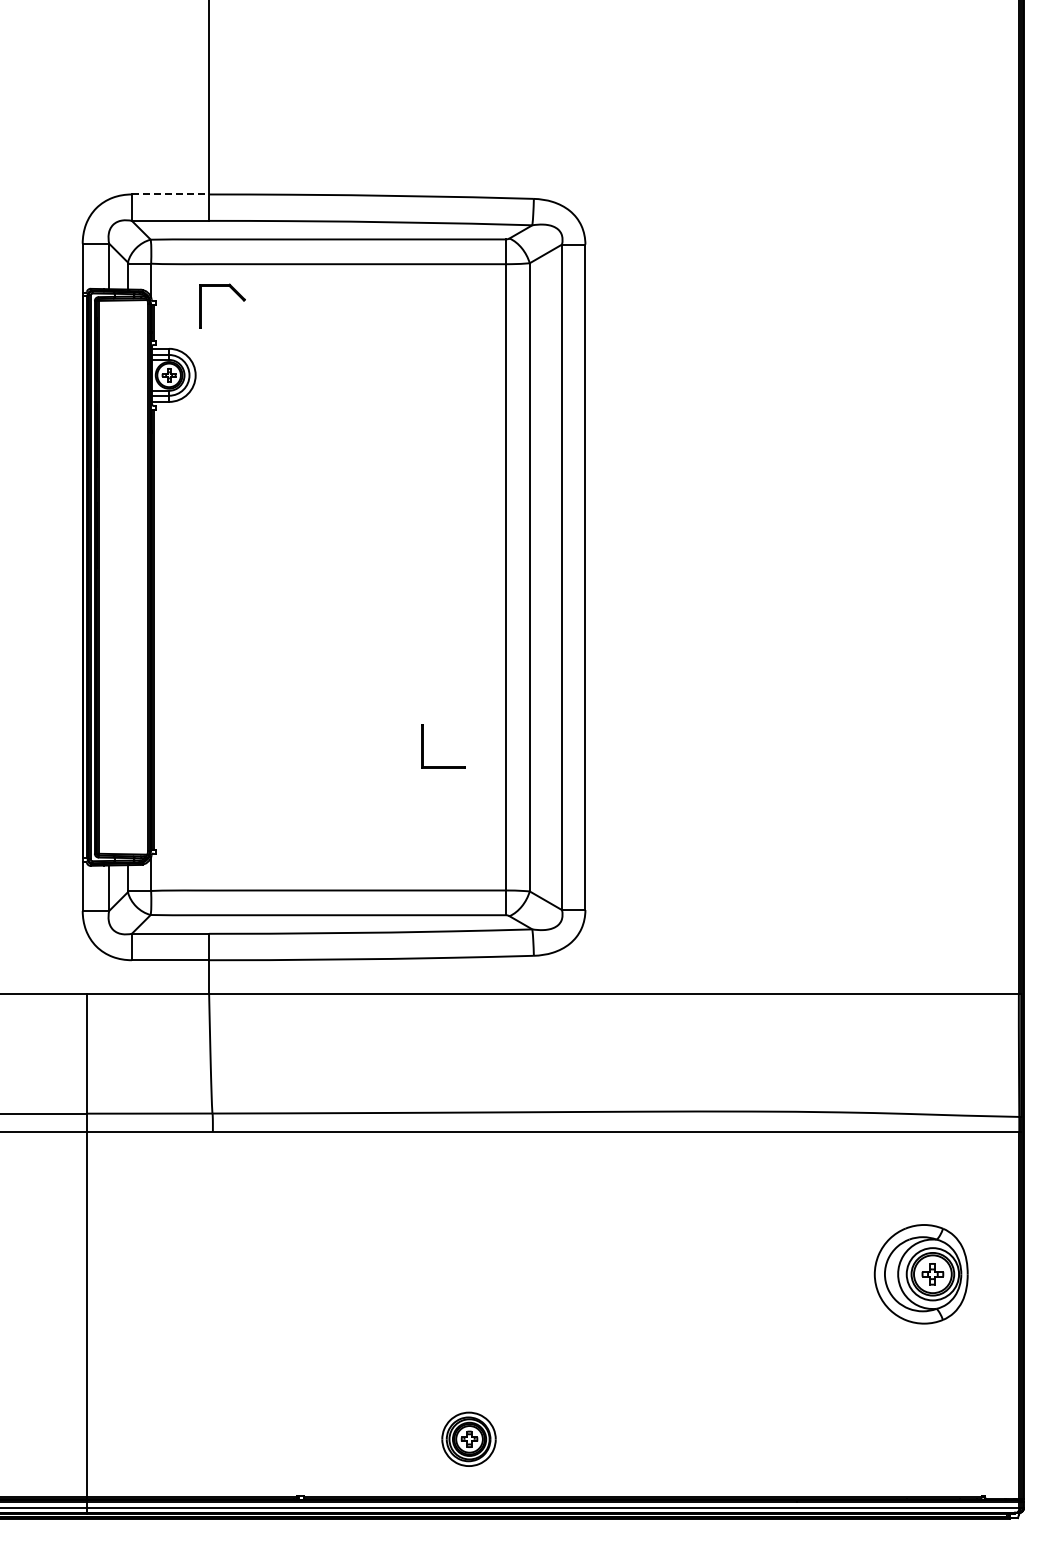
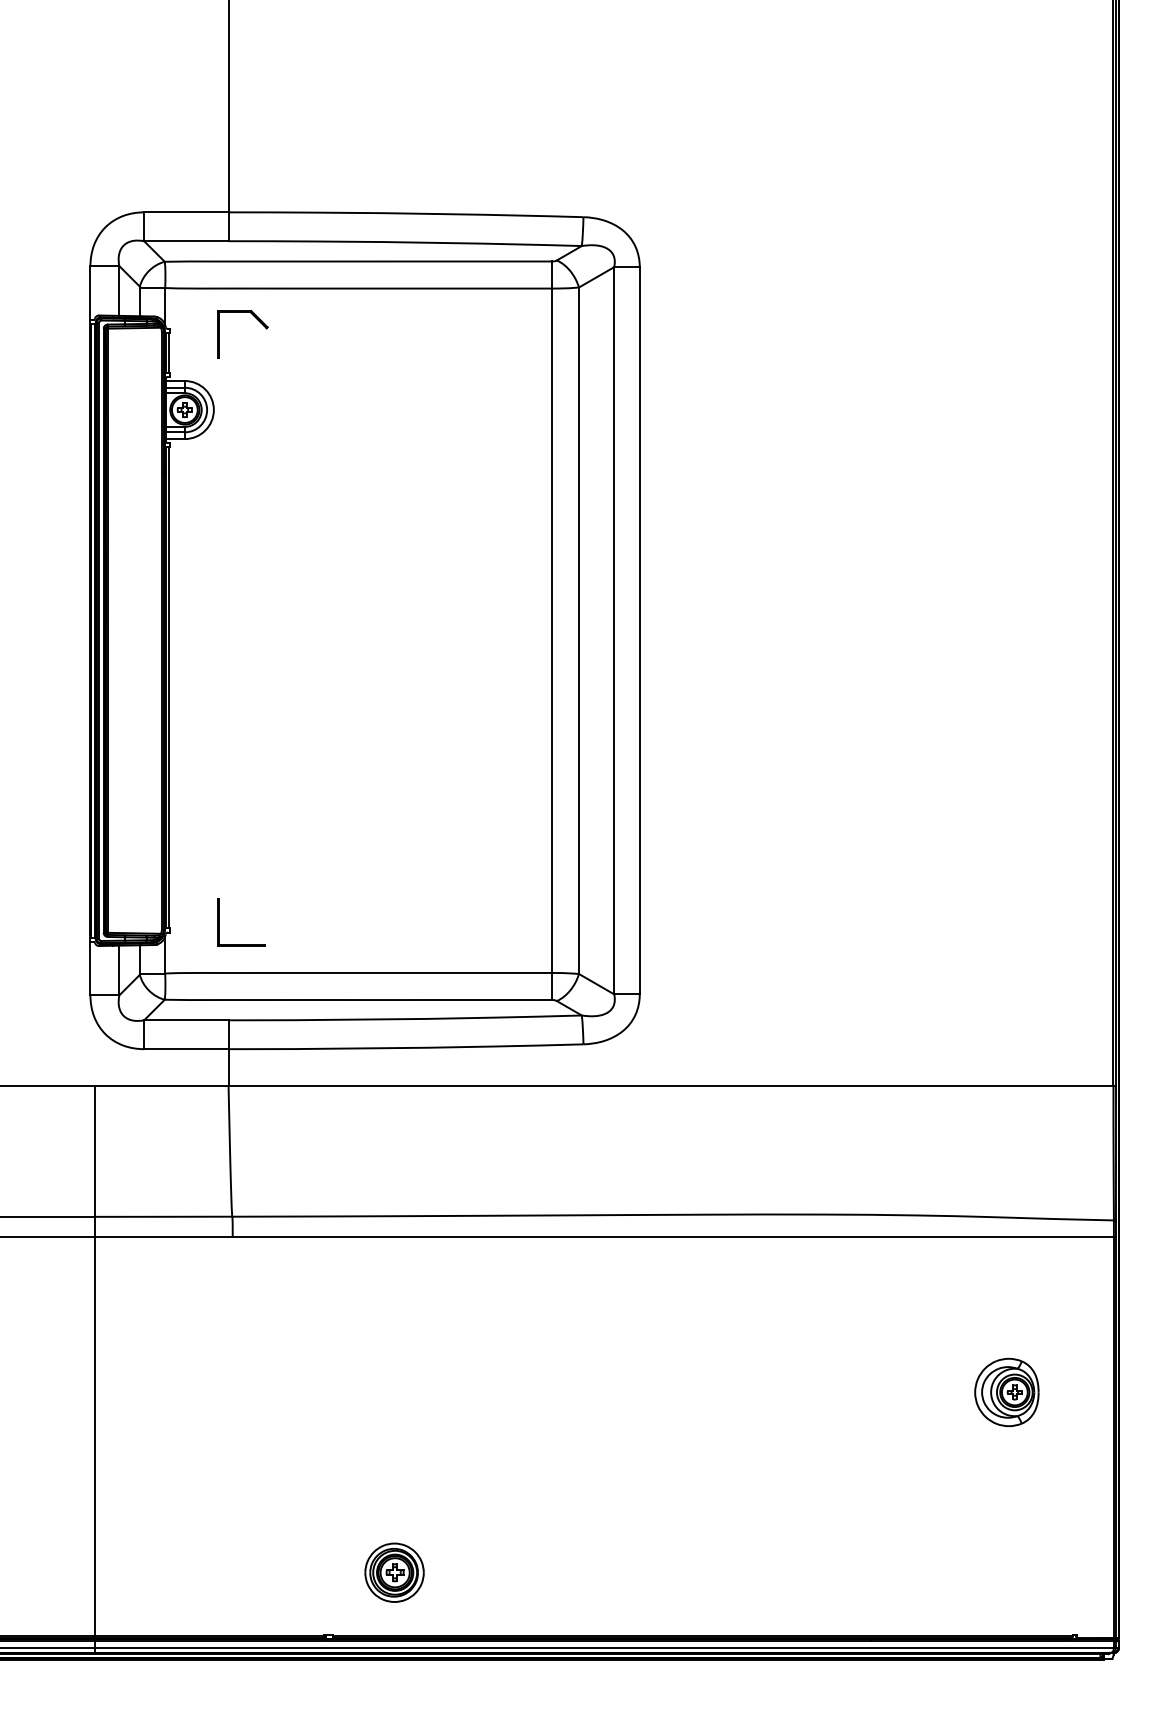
line: (170, 194) -> (186, 212), dashed -> solid
part: (423, 746) -> (220, 922), moved
part: (921, 1274) -> (1007, 1392), size x0.62
part: (468, 1438) -> (394, 1571), moved

